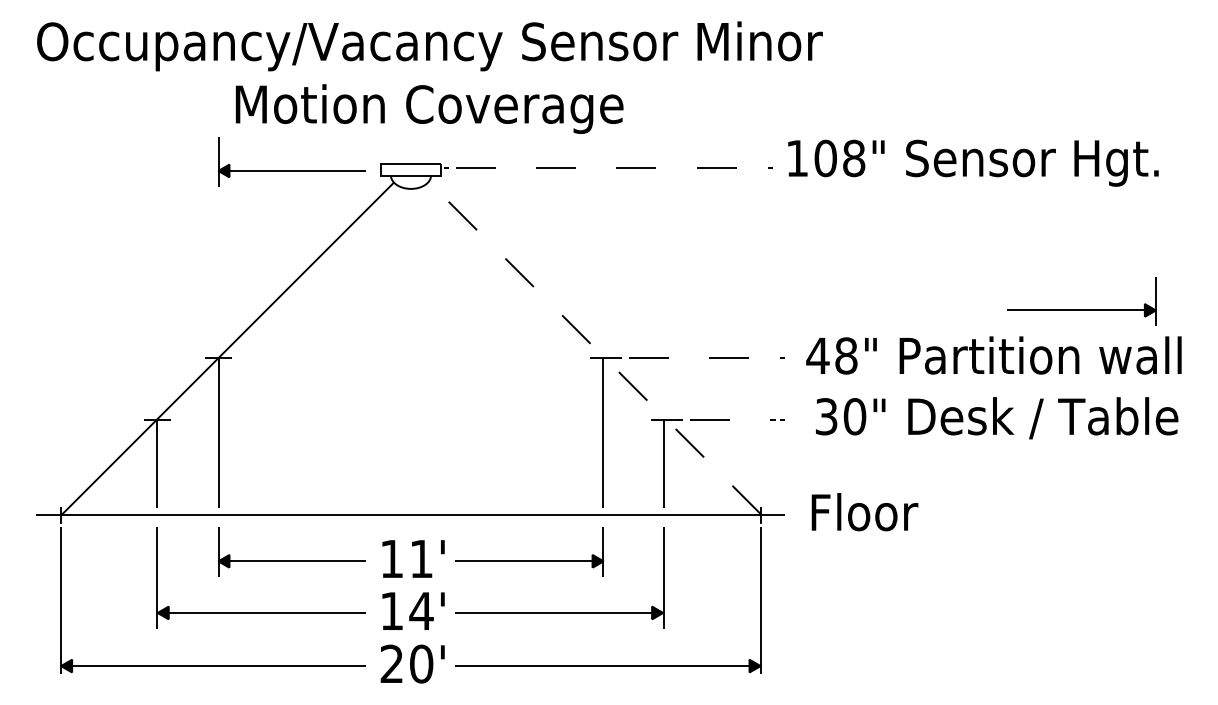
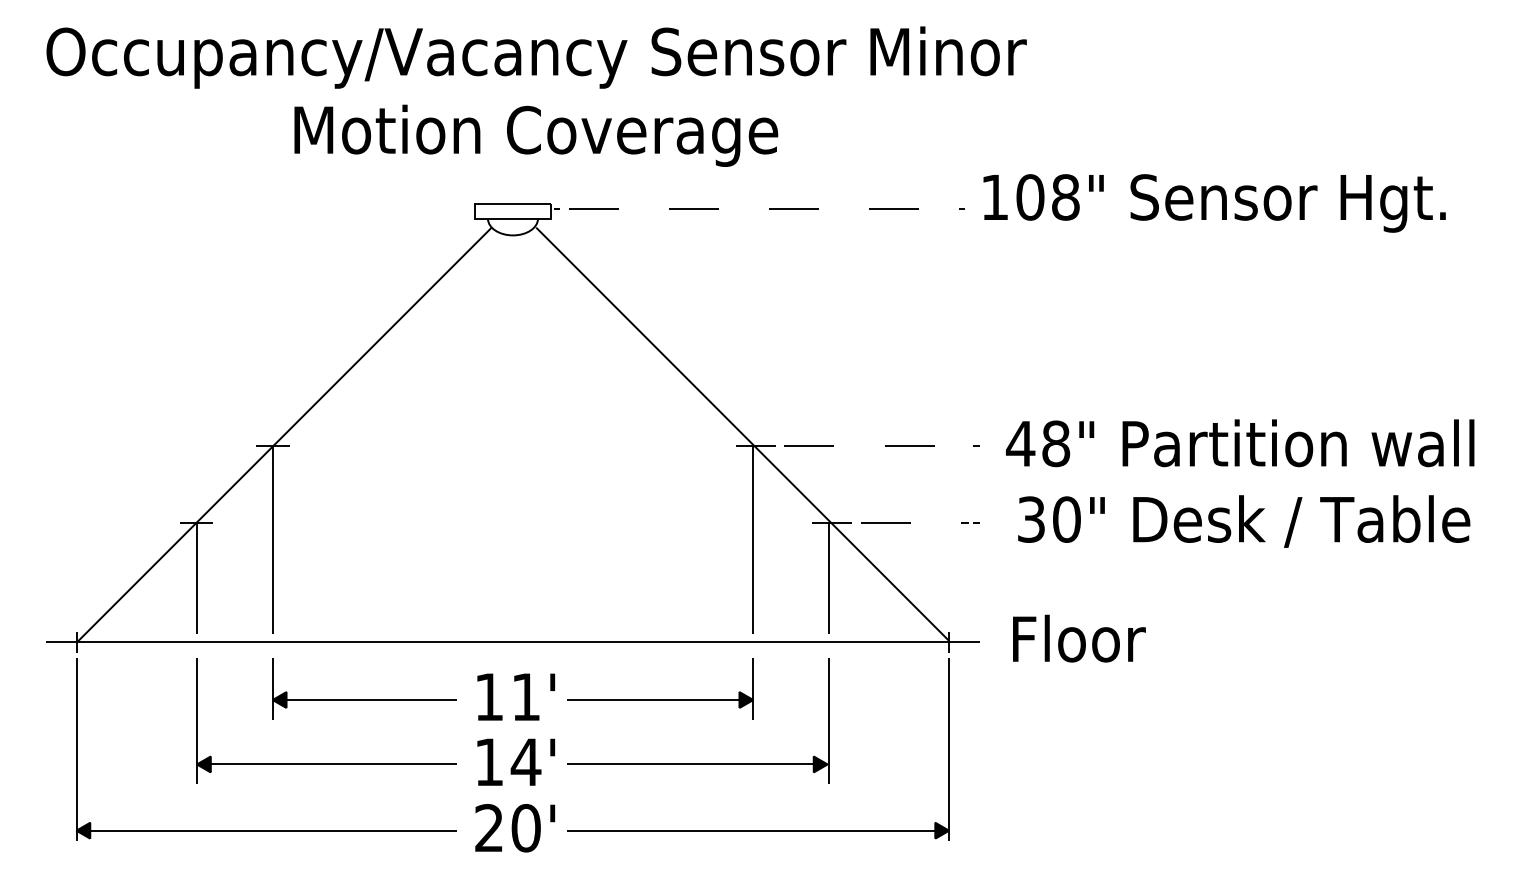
part: (291, 170) -> (364, 212), removed
part: (1081, 310) -> (1349, 386), removed
line: (594, 348) -> (742, 434), dashed -> solid

